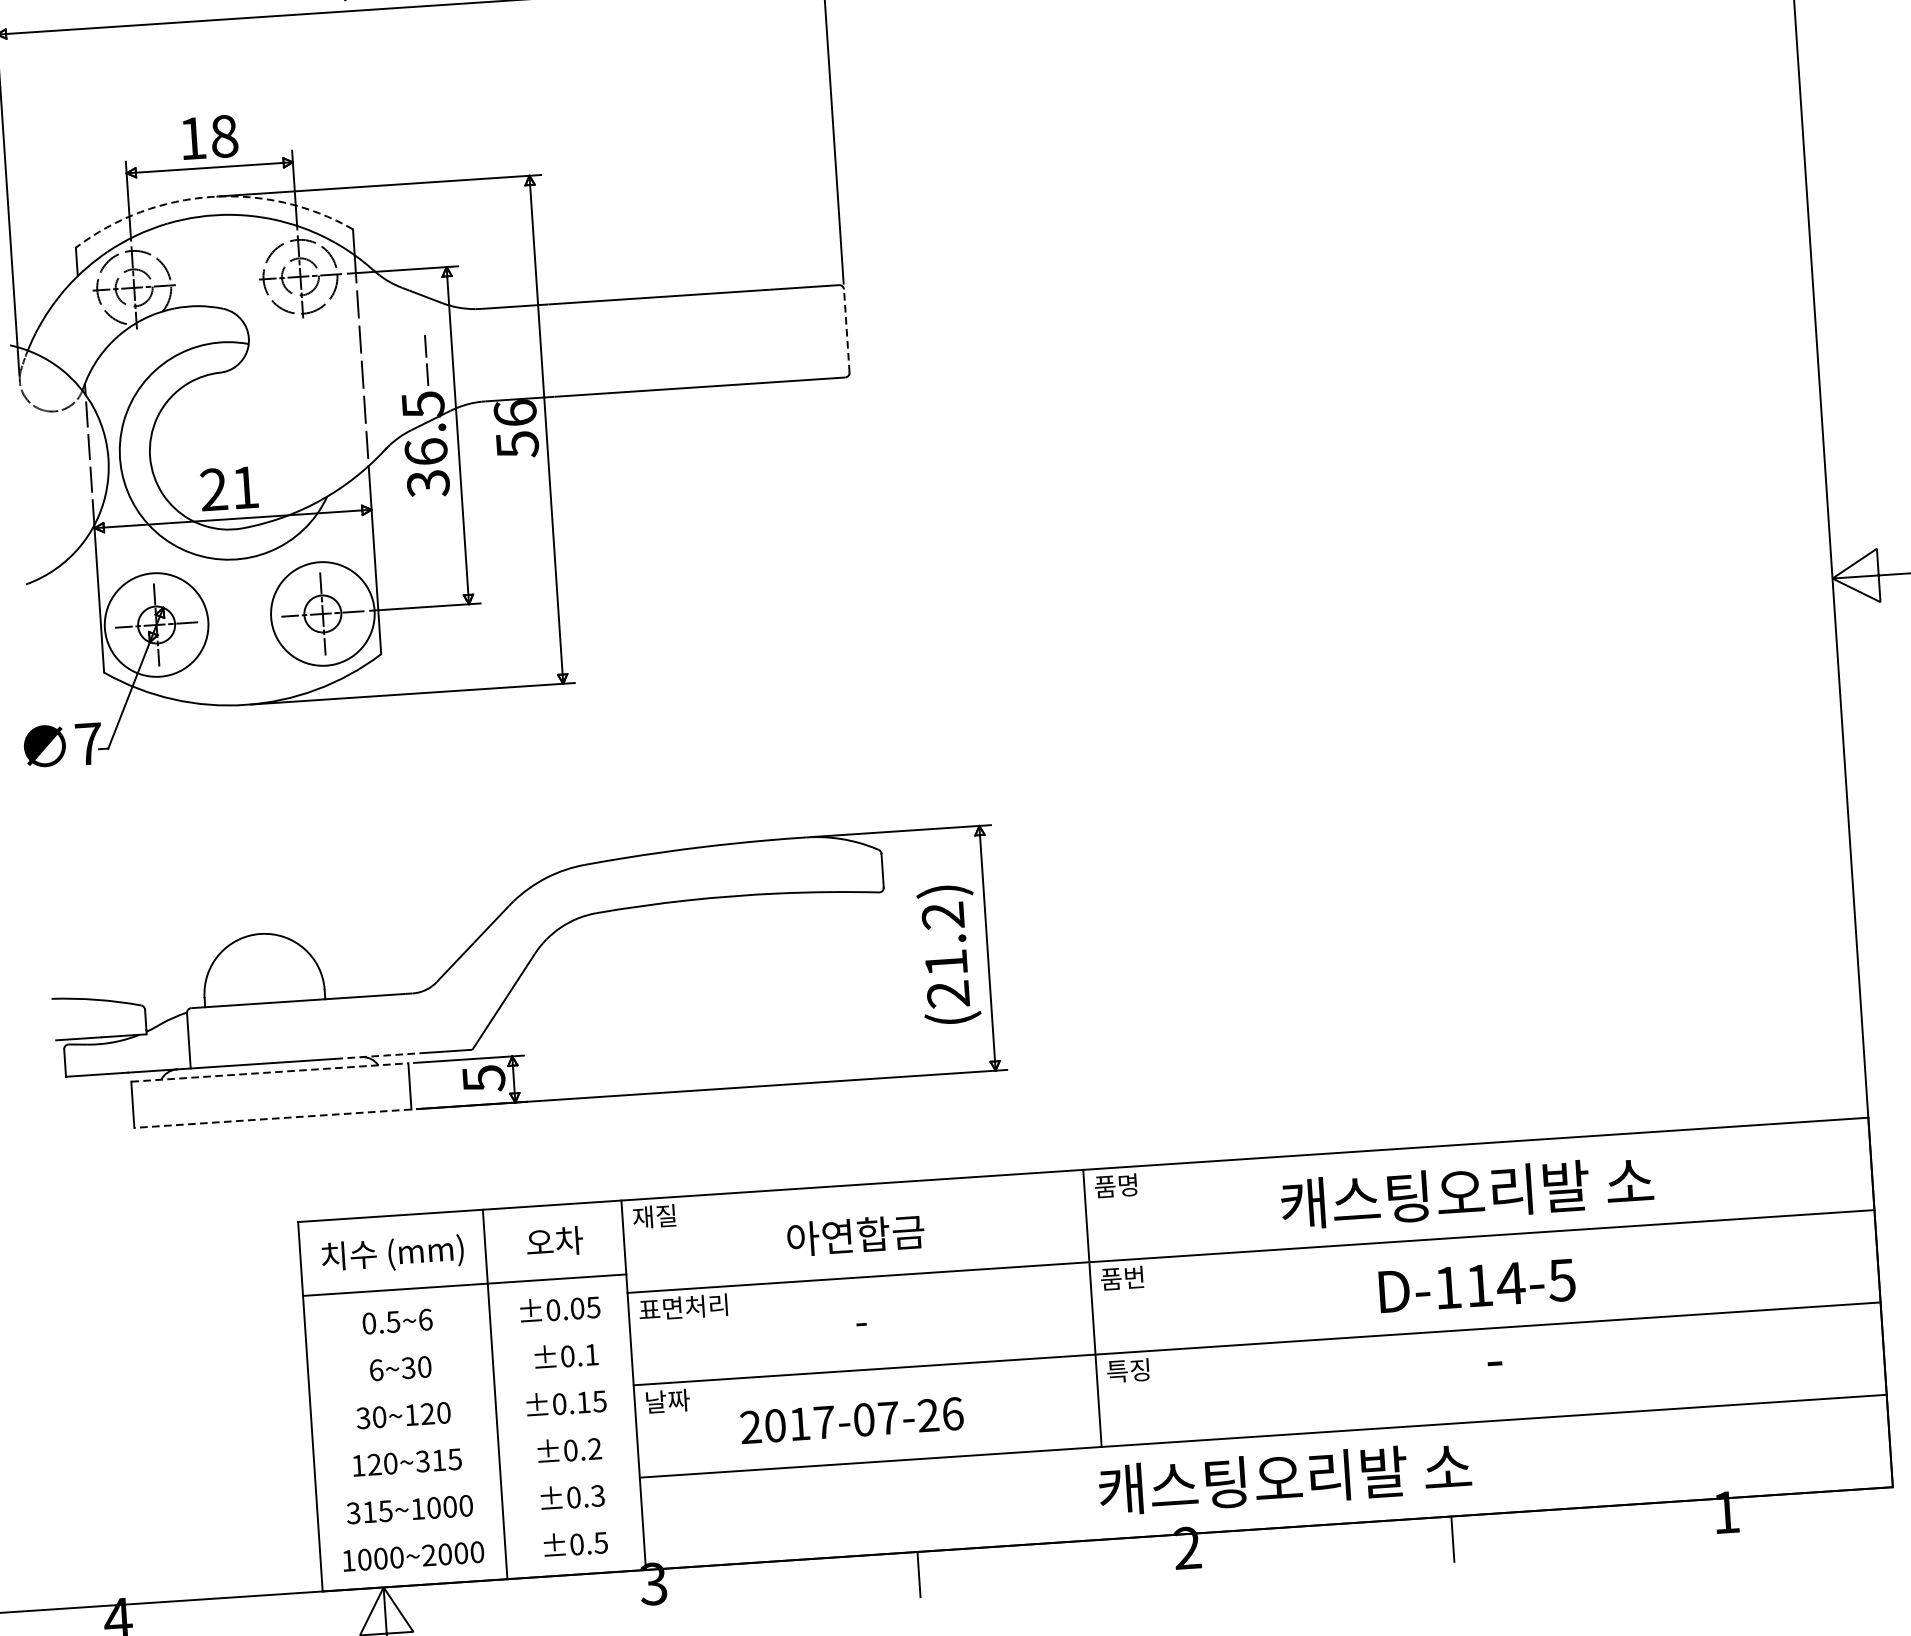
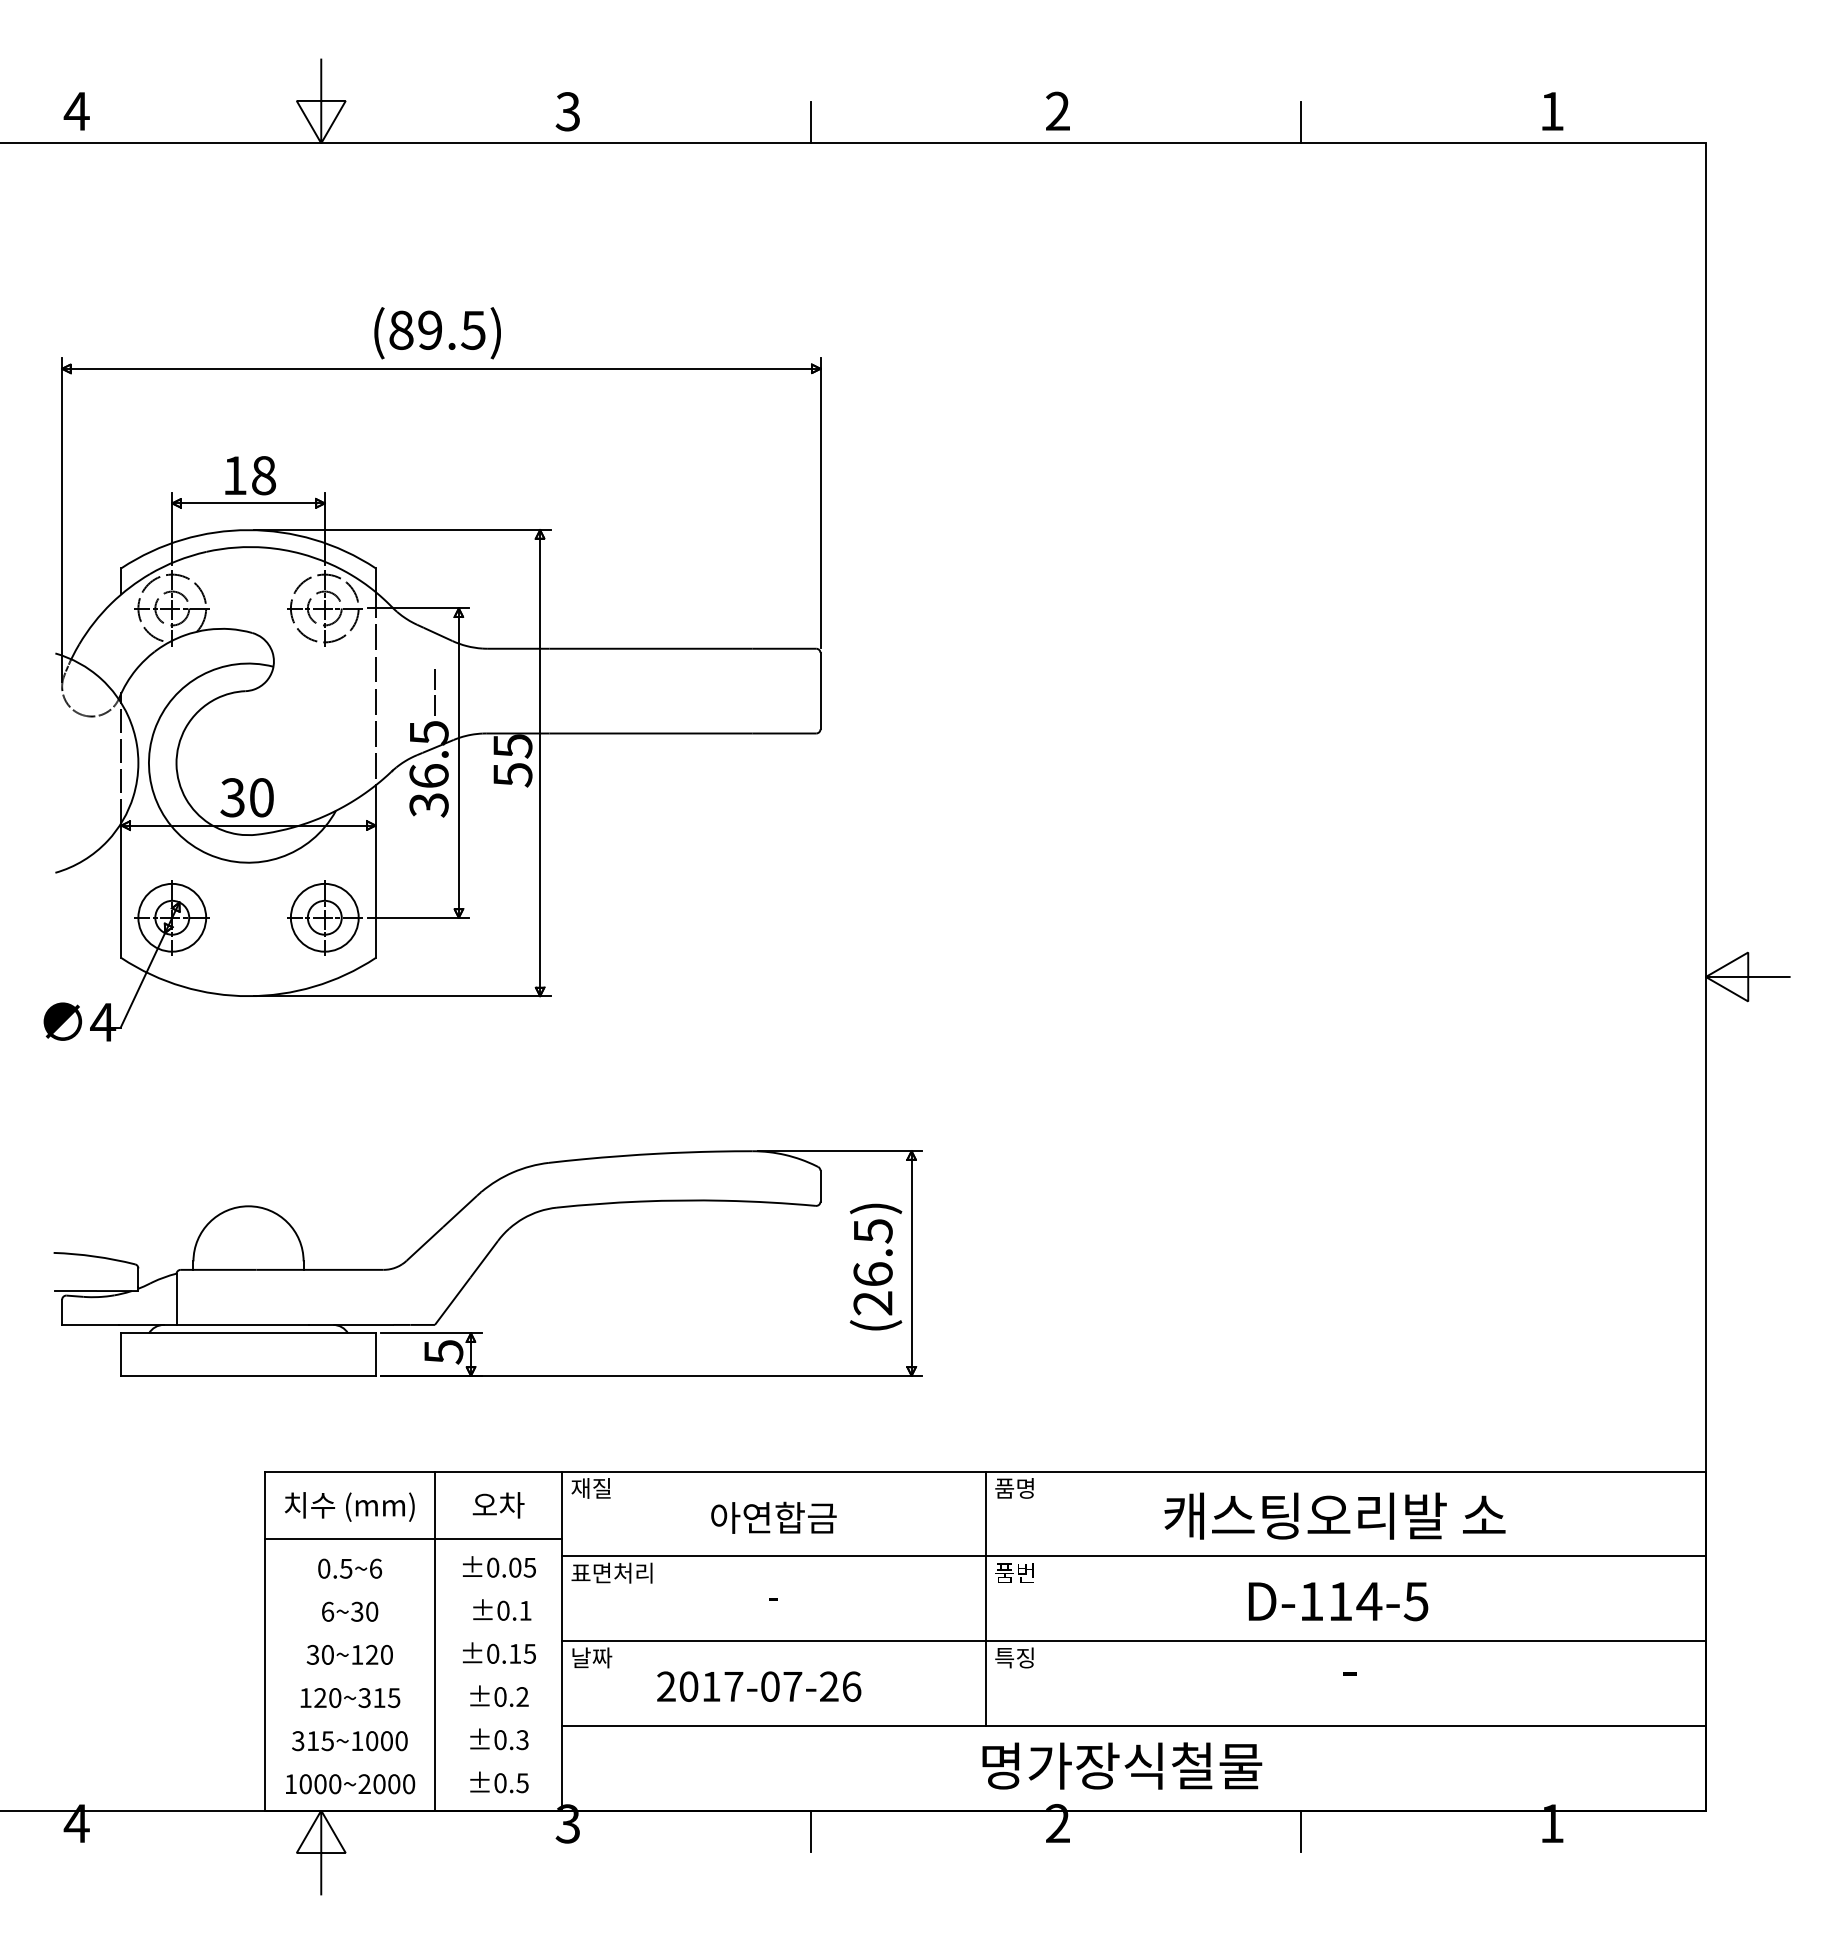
arc: (211, 197) -> (248, 530), dashed -> solid
line: (846, 330) -> (820, 690), dashed -> solid
text: (515, 413) -> (512, 746), 56 -> 55
text: (228, 488) -> (246, 797), 21 -> 30
circle: (322, 613) -> (324, 917), size x0.71
circle: (156, 624) -> (172, 917), size x0.71
text: (89, 744) -> (103, 1022), 7 -> 4
text: (944, 939) -> (872, 1252), (21.2) -> (26.5)
line: (380, 1055) -> (350, 1324), dashed -> solid
line: (270, 1072) -> (249, 1333), dashed -> solid
line: (272, 1118) -> (248, 1375), dashed -> solid
text: (1284, 1478) -> (1150, 1765), 캐스팅오리발 소 -> 명가장식철물

